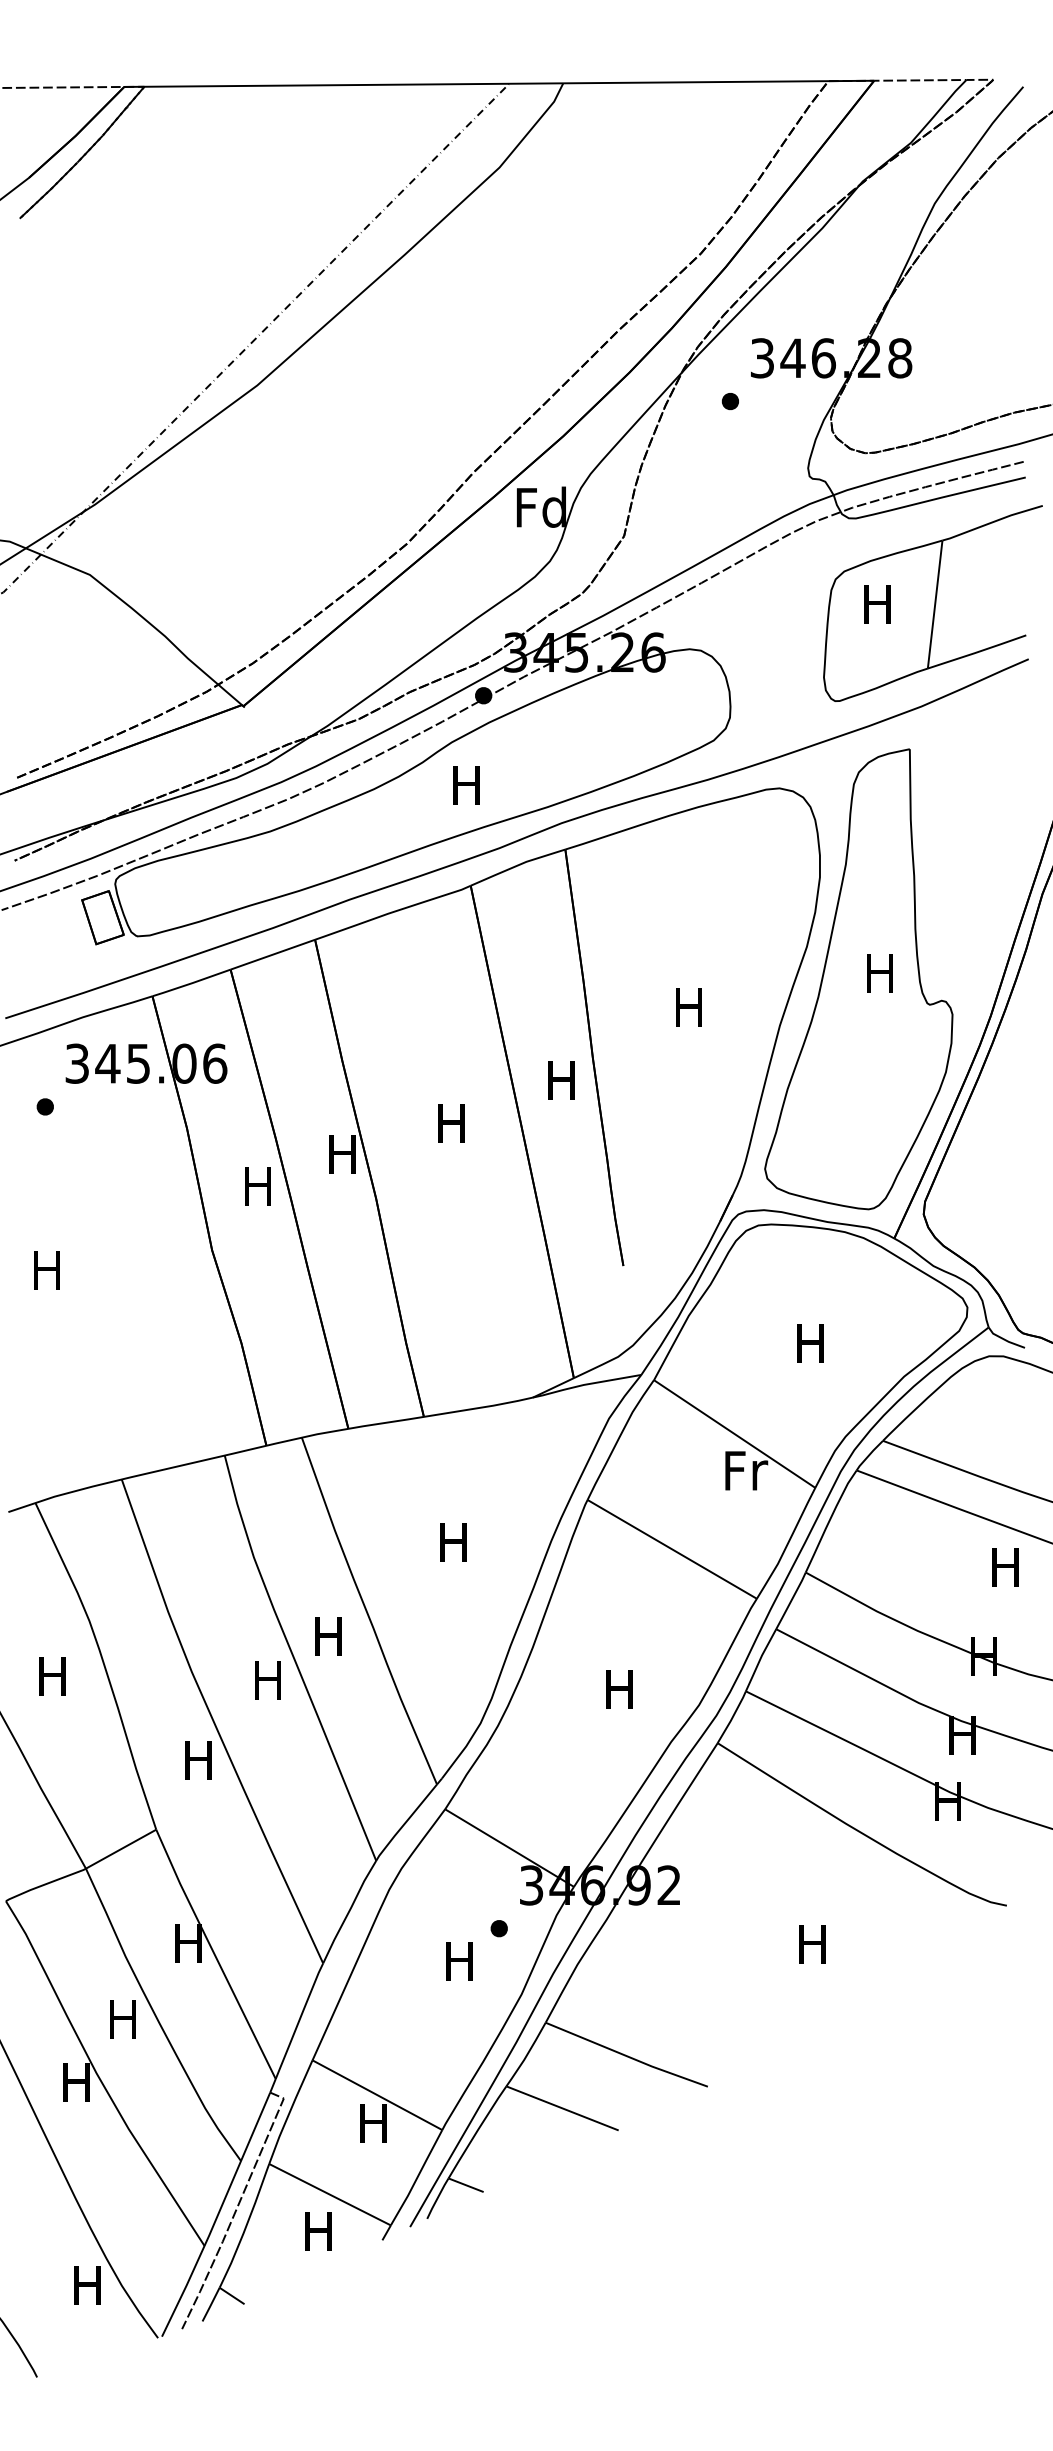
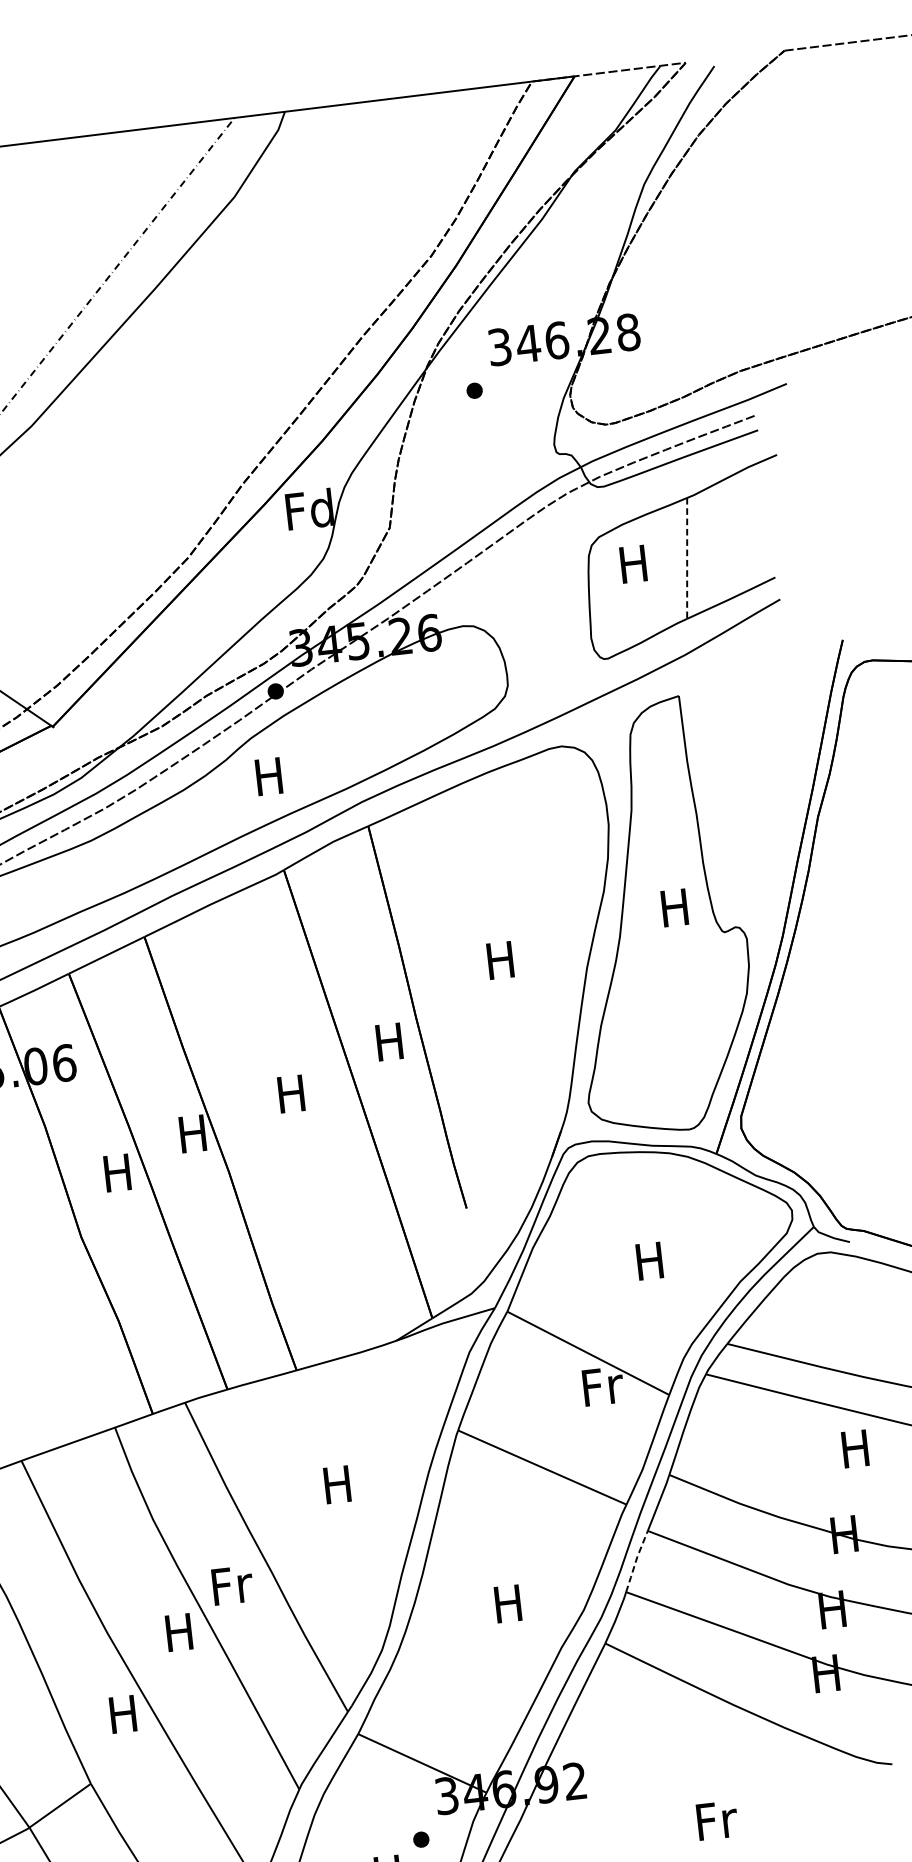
line: (935, 604) -> (687, 558), solid -> dashed
text: (330, 1636) -> (232, 1585), H -> Fr
line: (760, 1659) -> (636, 1560), solid -> dashed
text: (814, 1943) -> (716, 1820), H -> Fr

